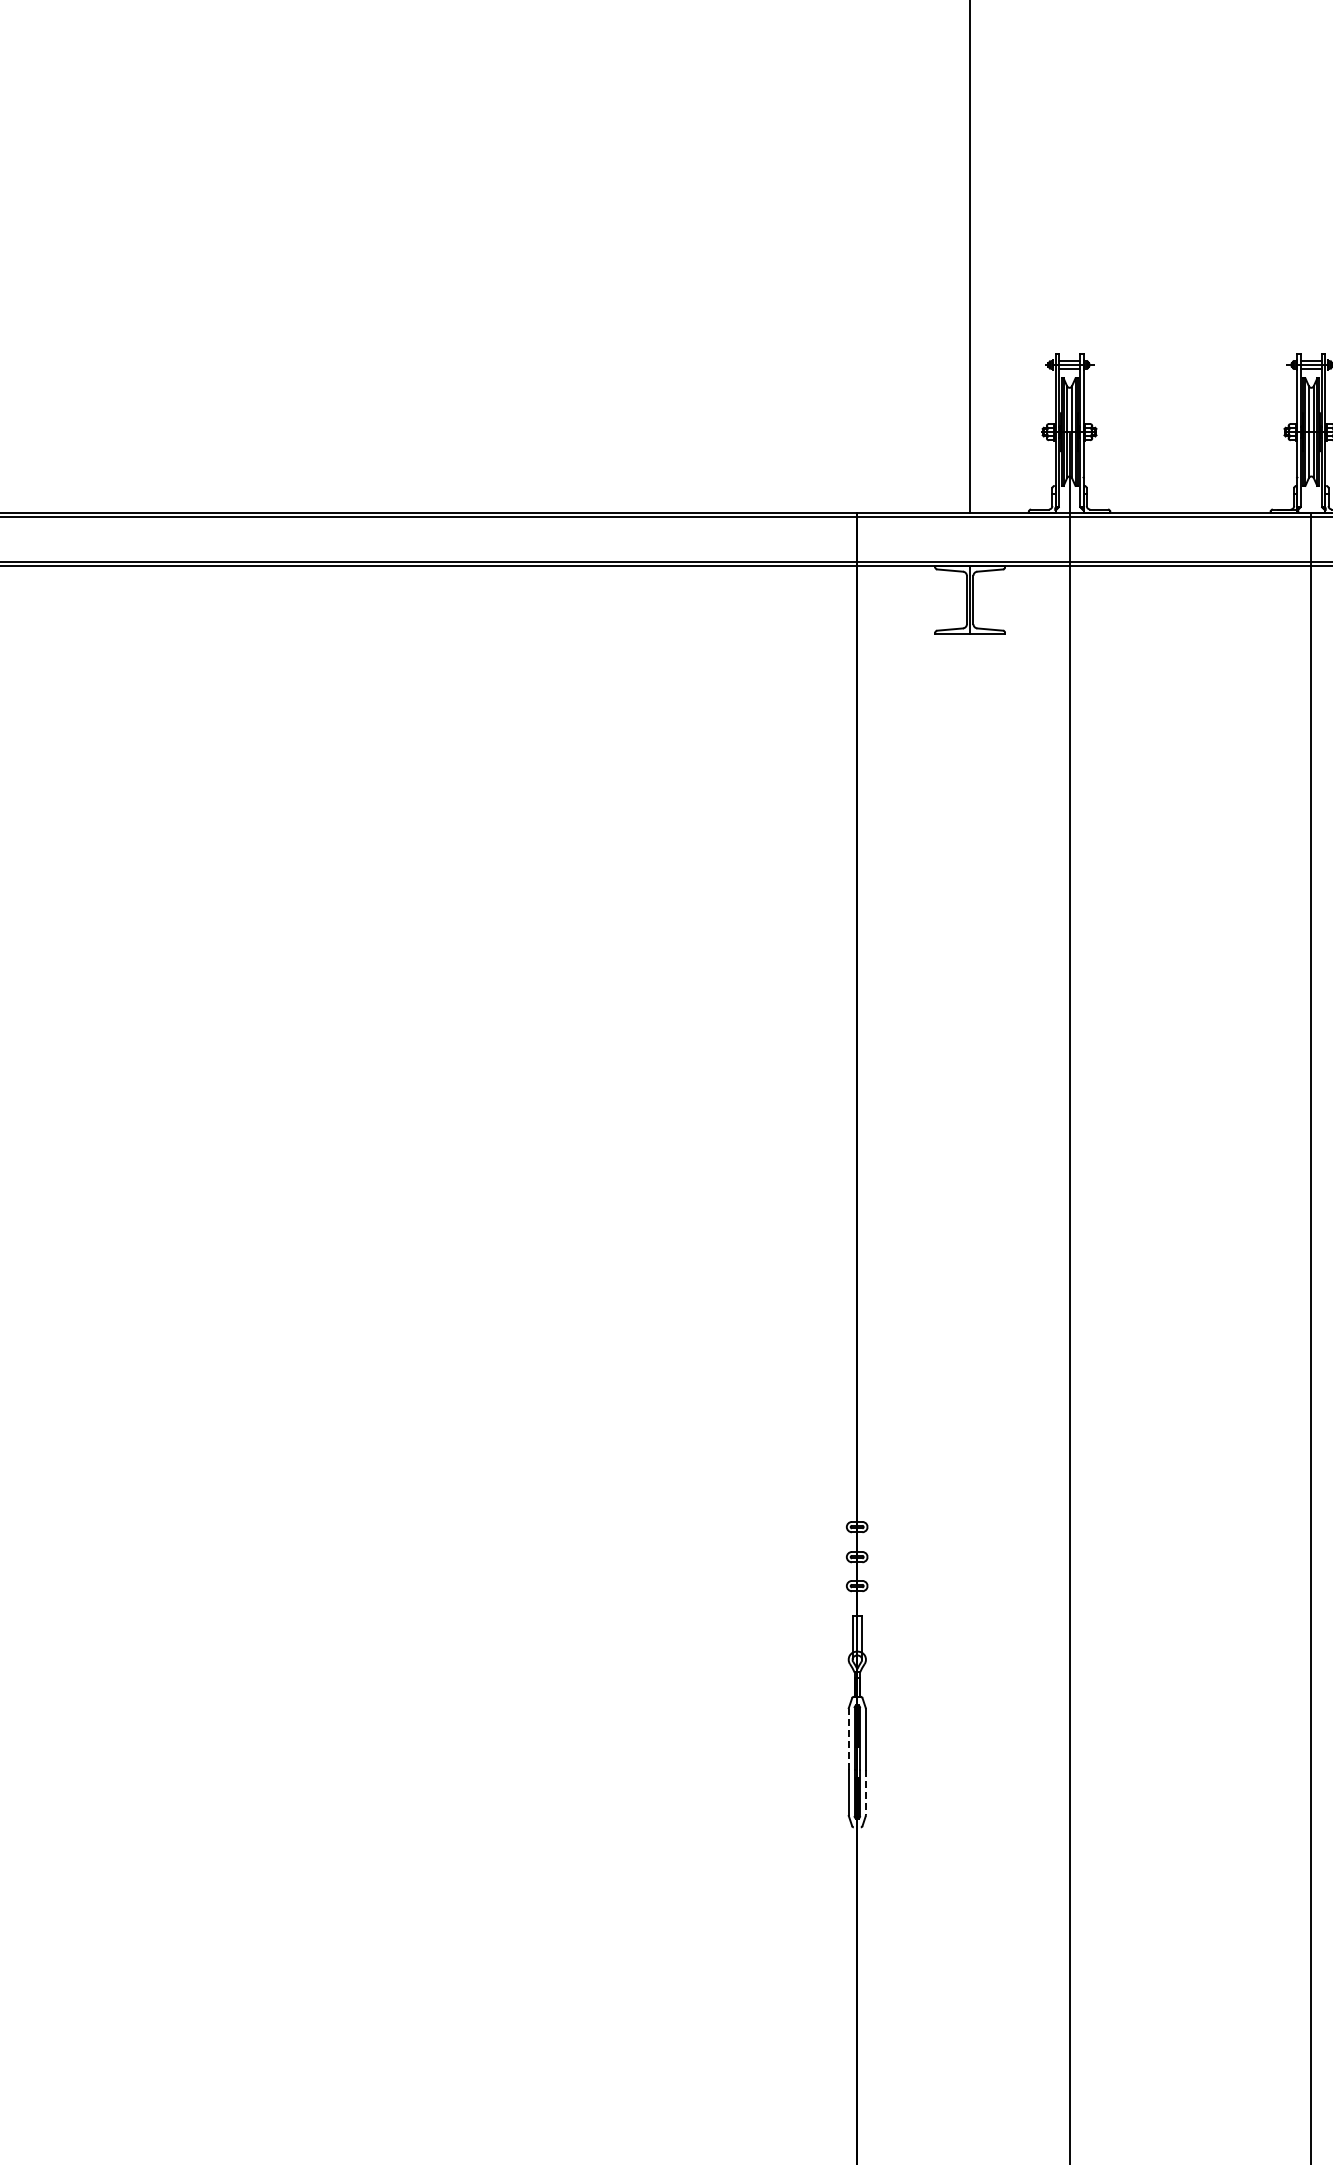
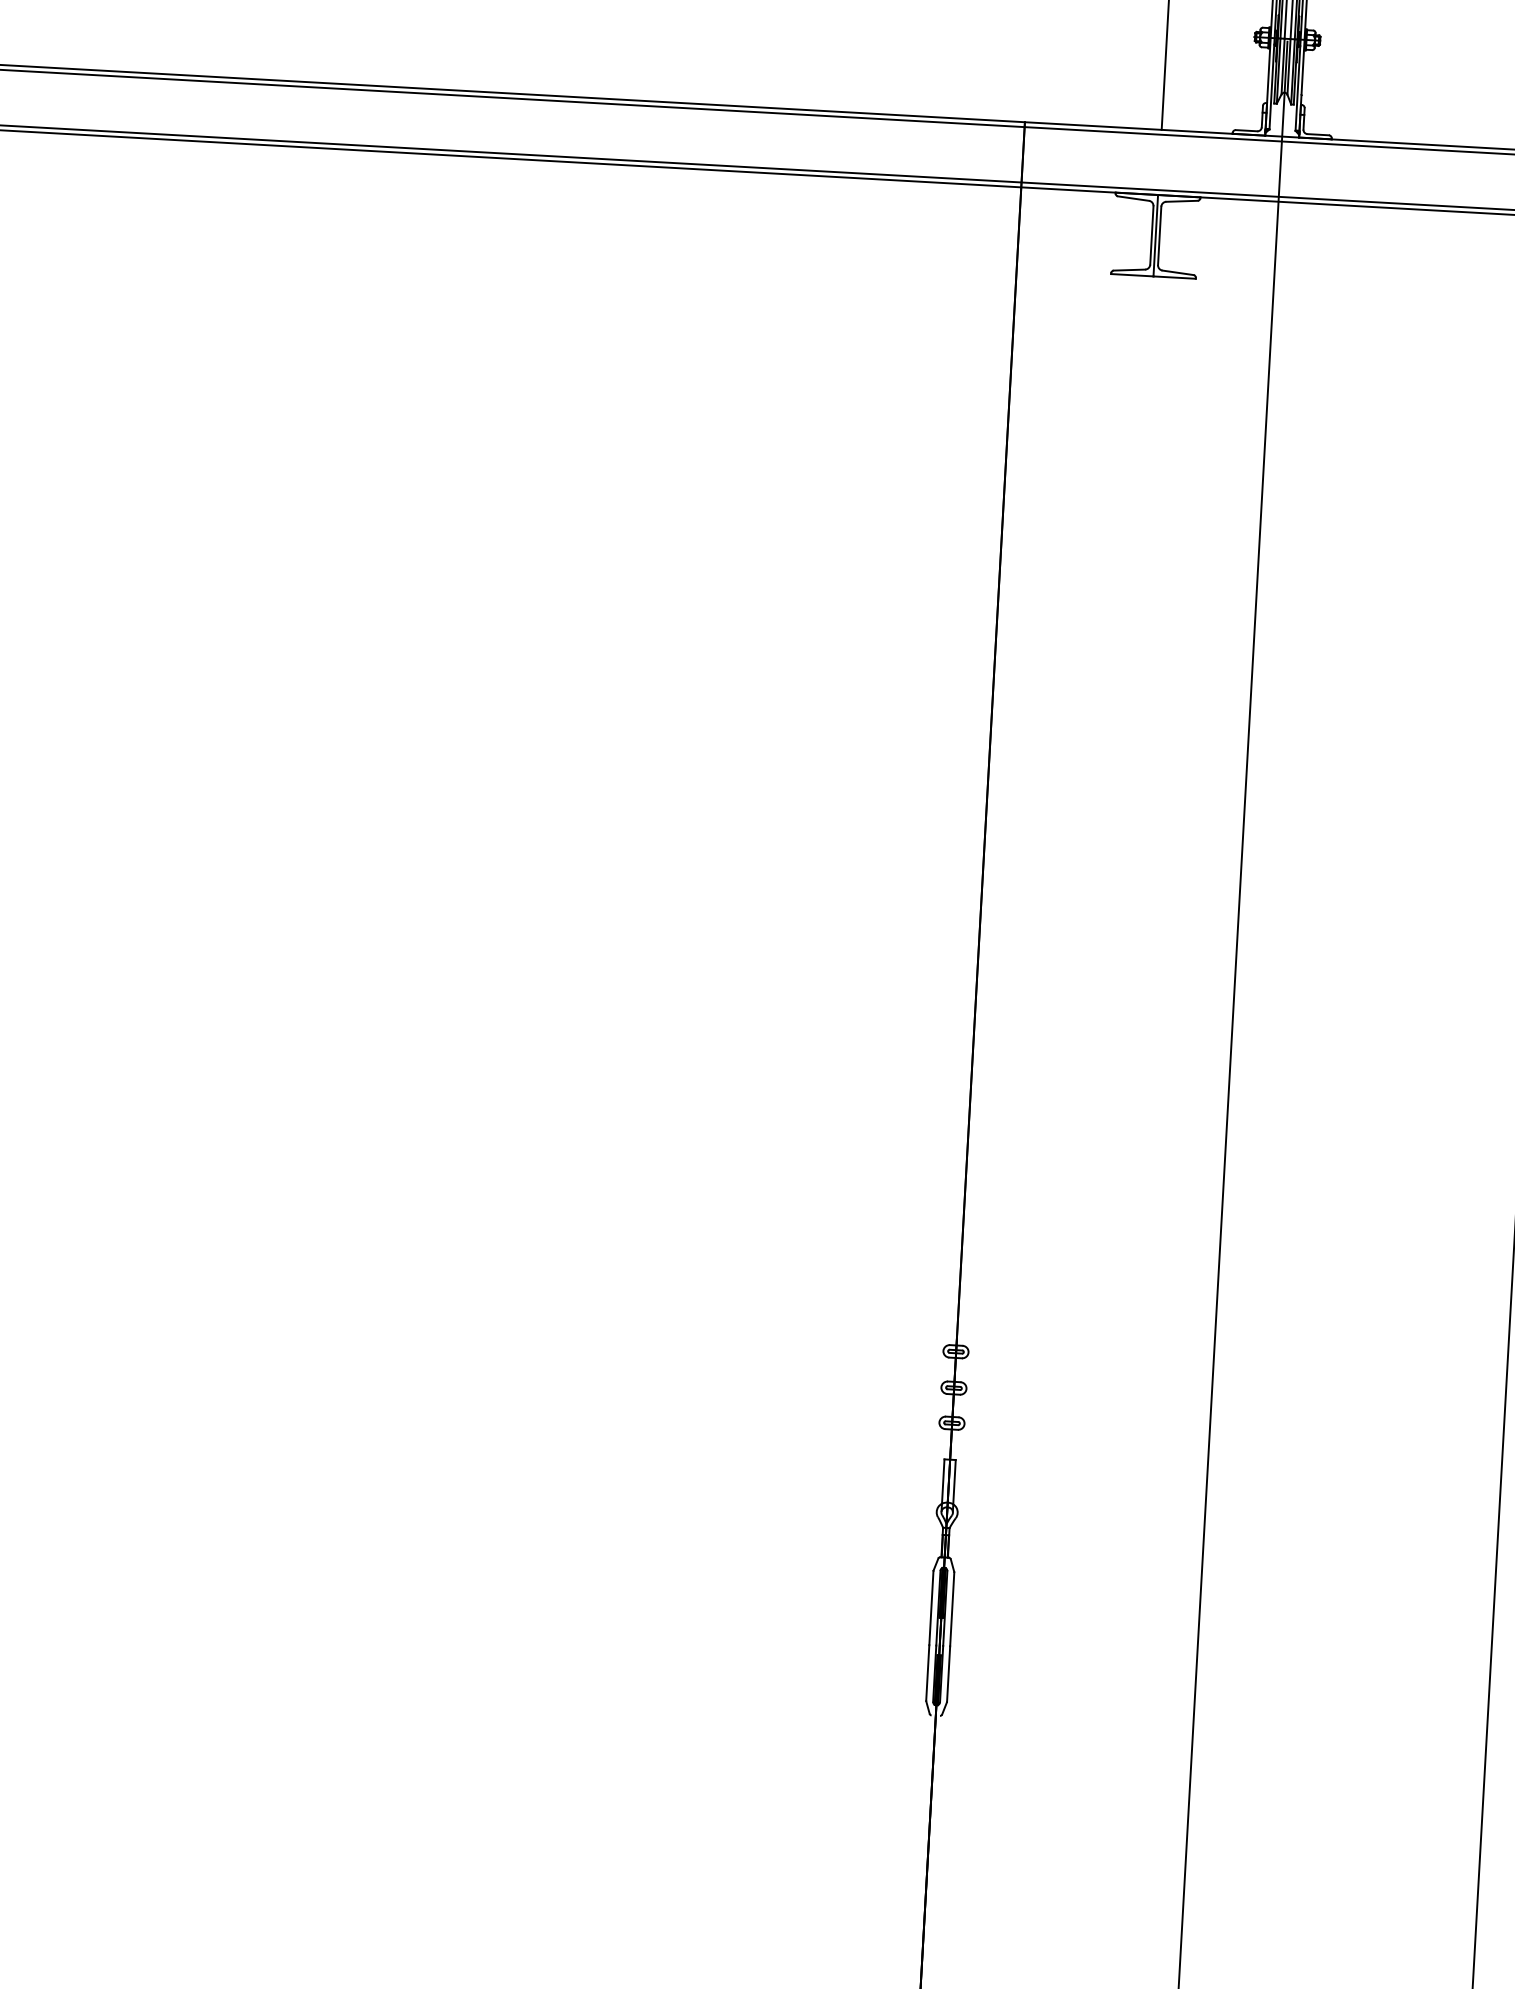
line: (848, 1738) -> (931, 1607), dashed -> solid
line: (865, 1792) -> (948, 1673), dashed -> solid

